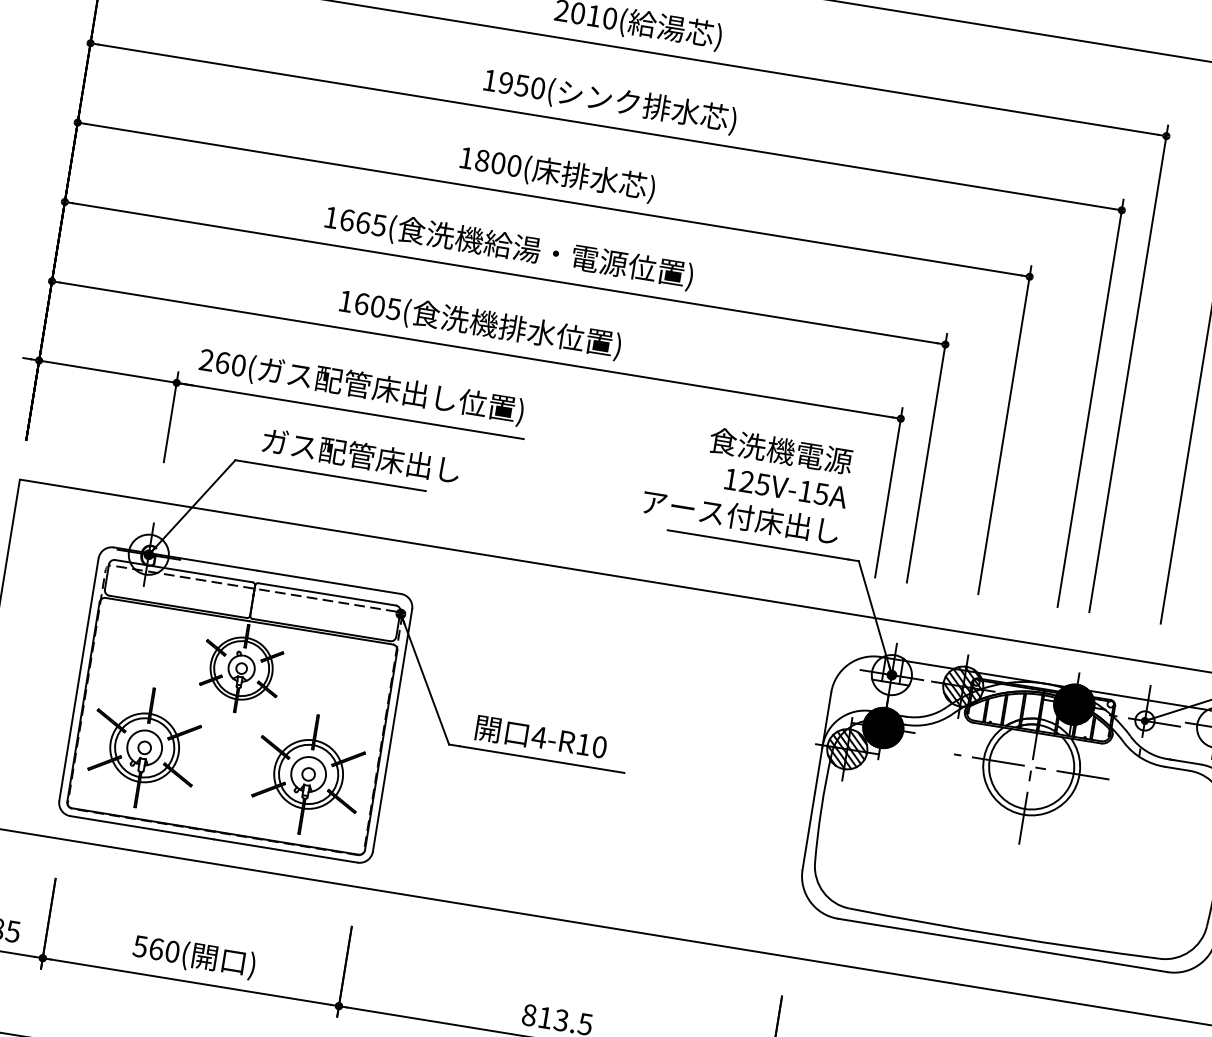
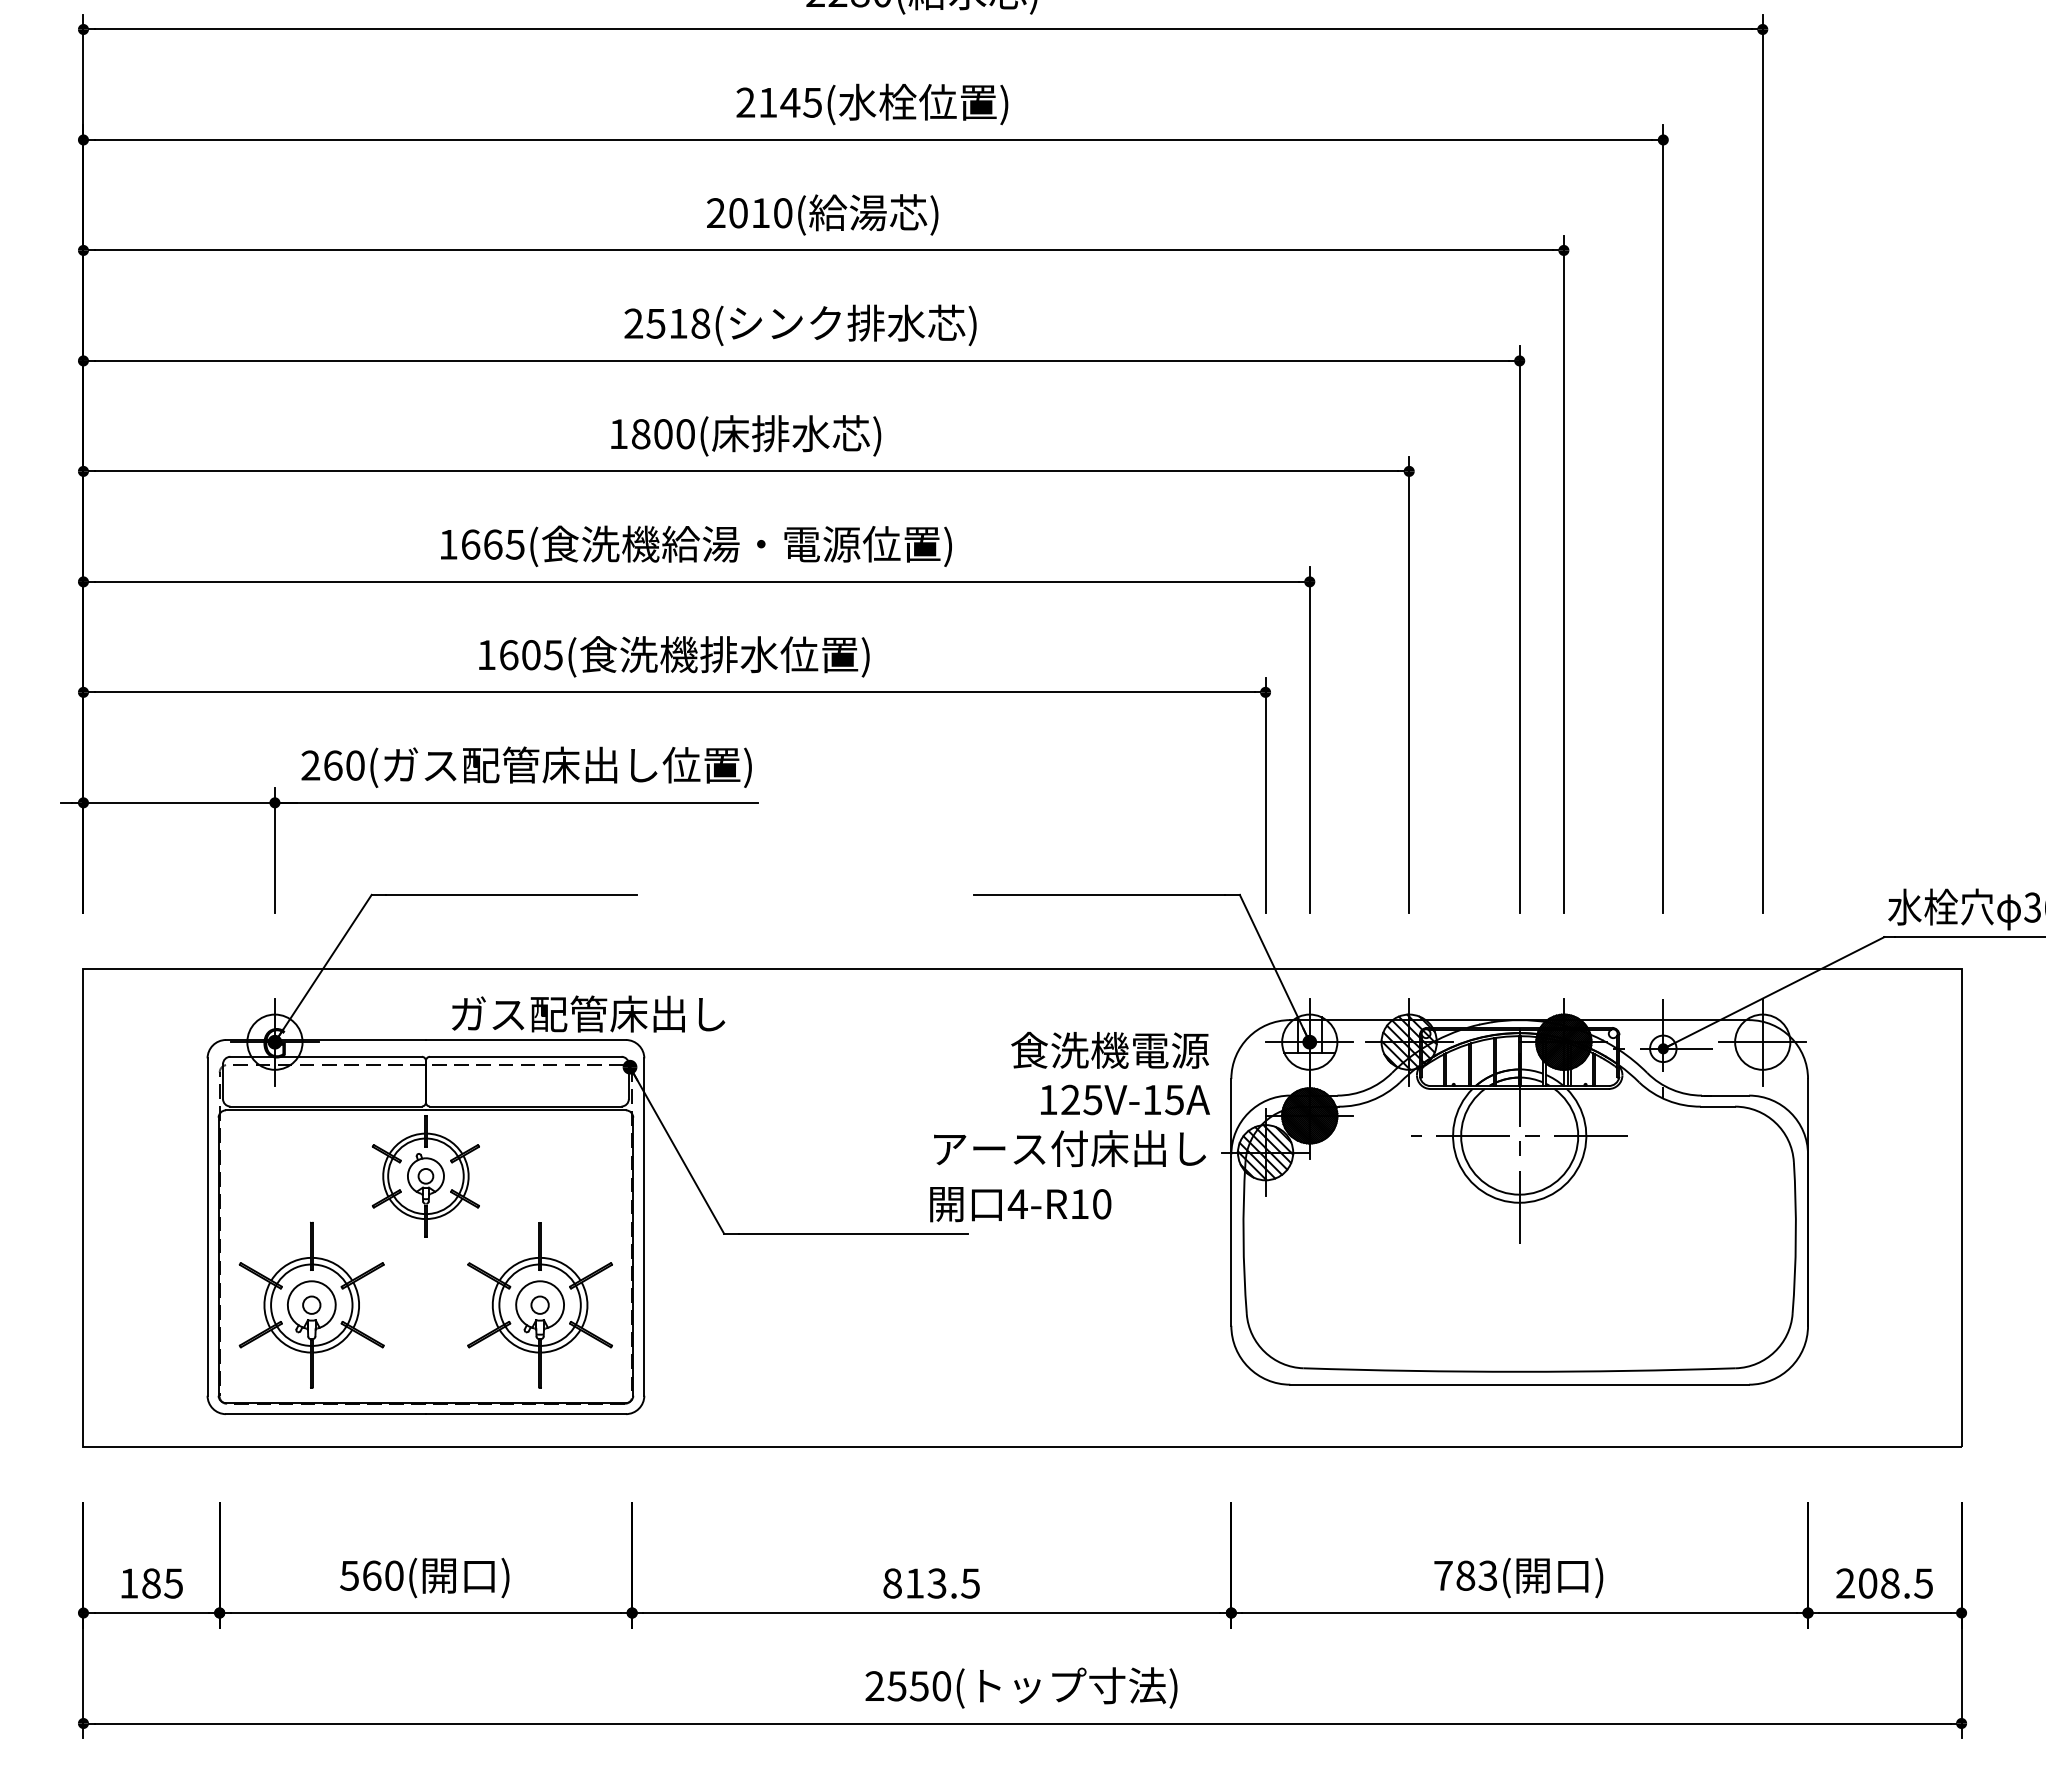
text: (514, 84) -> (667, 323), 1950 -> 2518
text: (361, 455) -> (588, 1013), moved
text: (747, 481) -> (1071, 1099), moved
text: (541, 737) -> (1020, 1204), moved

